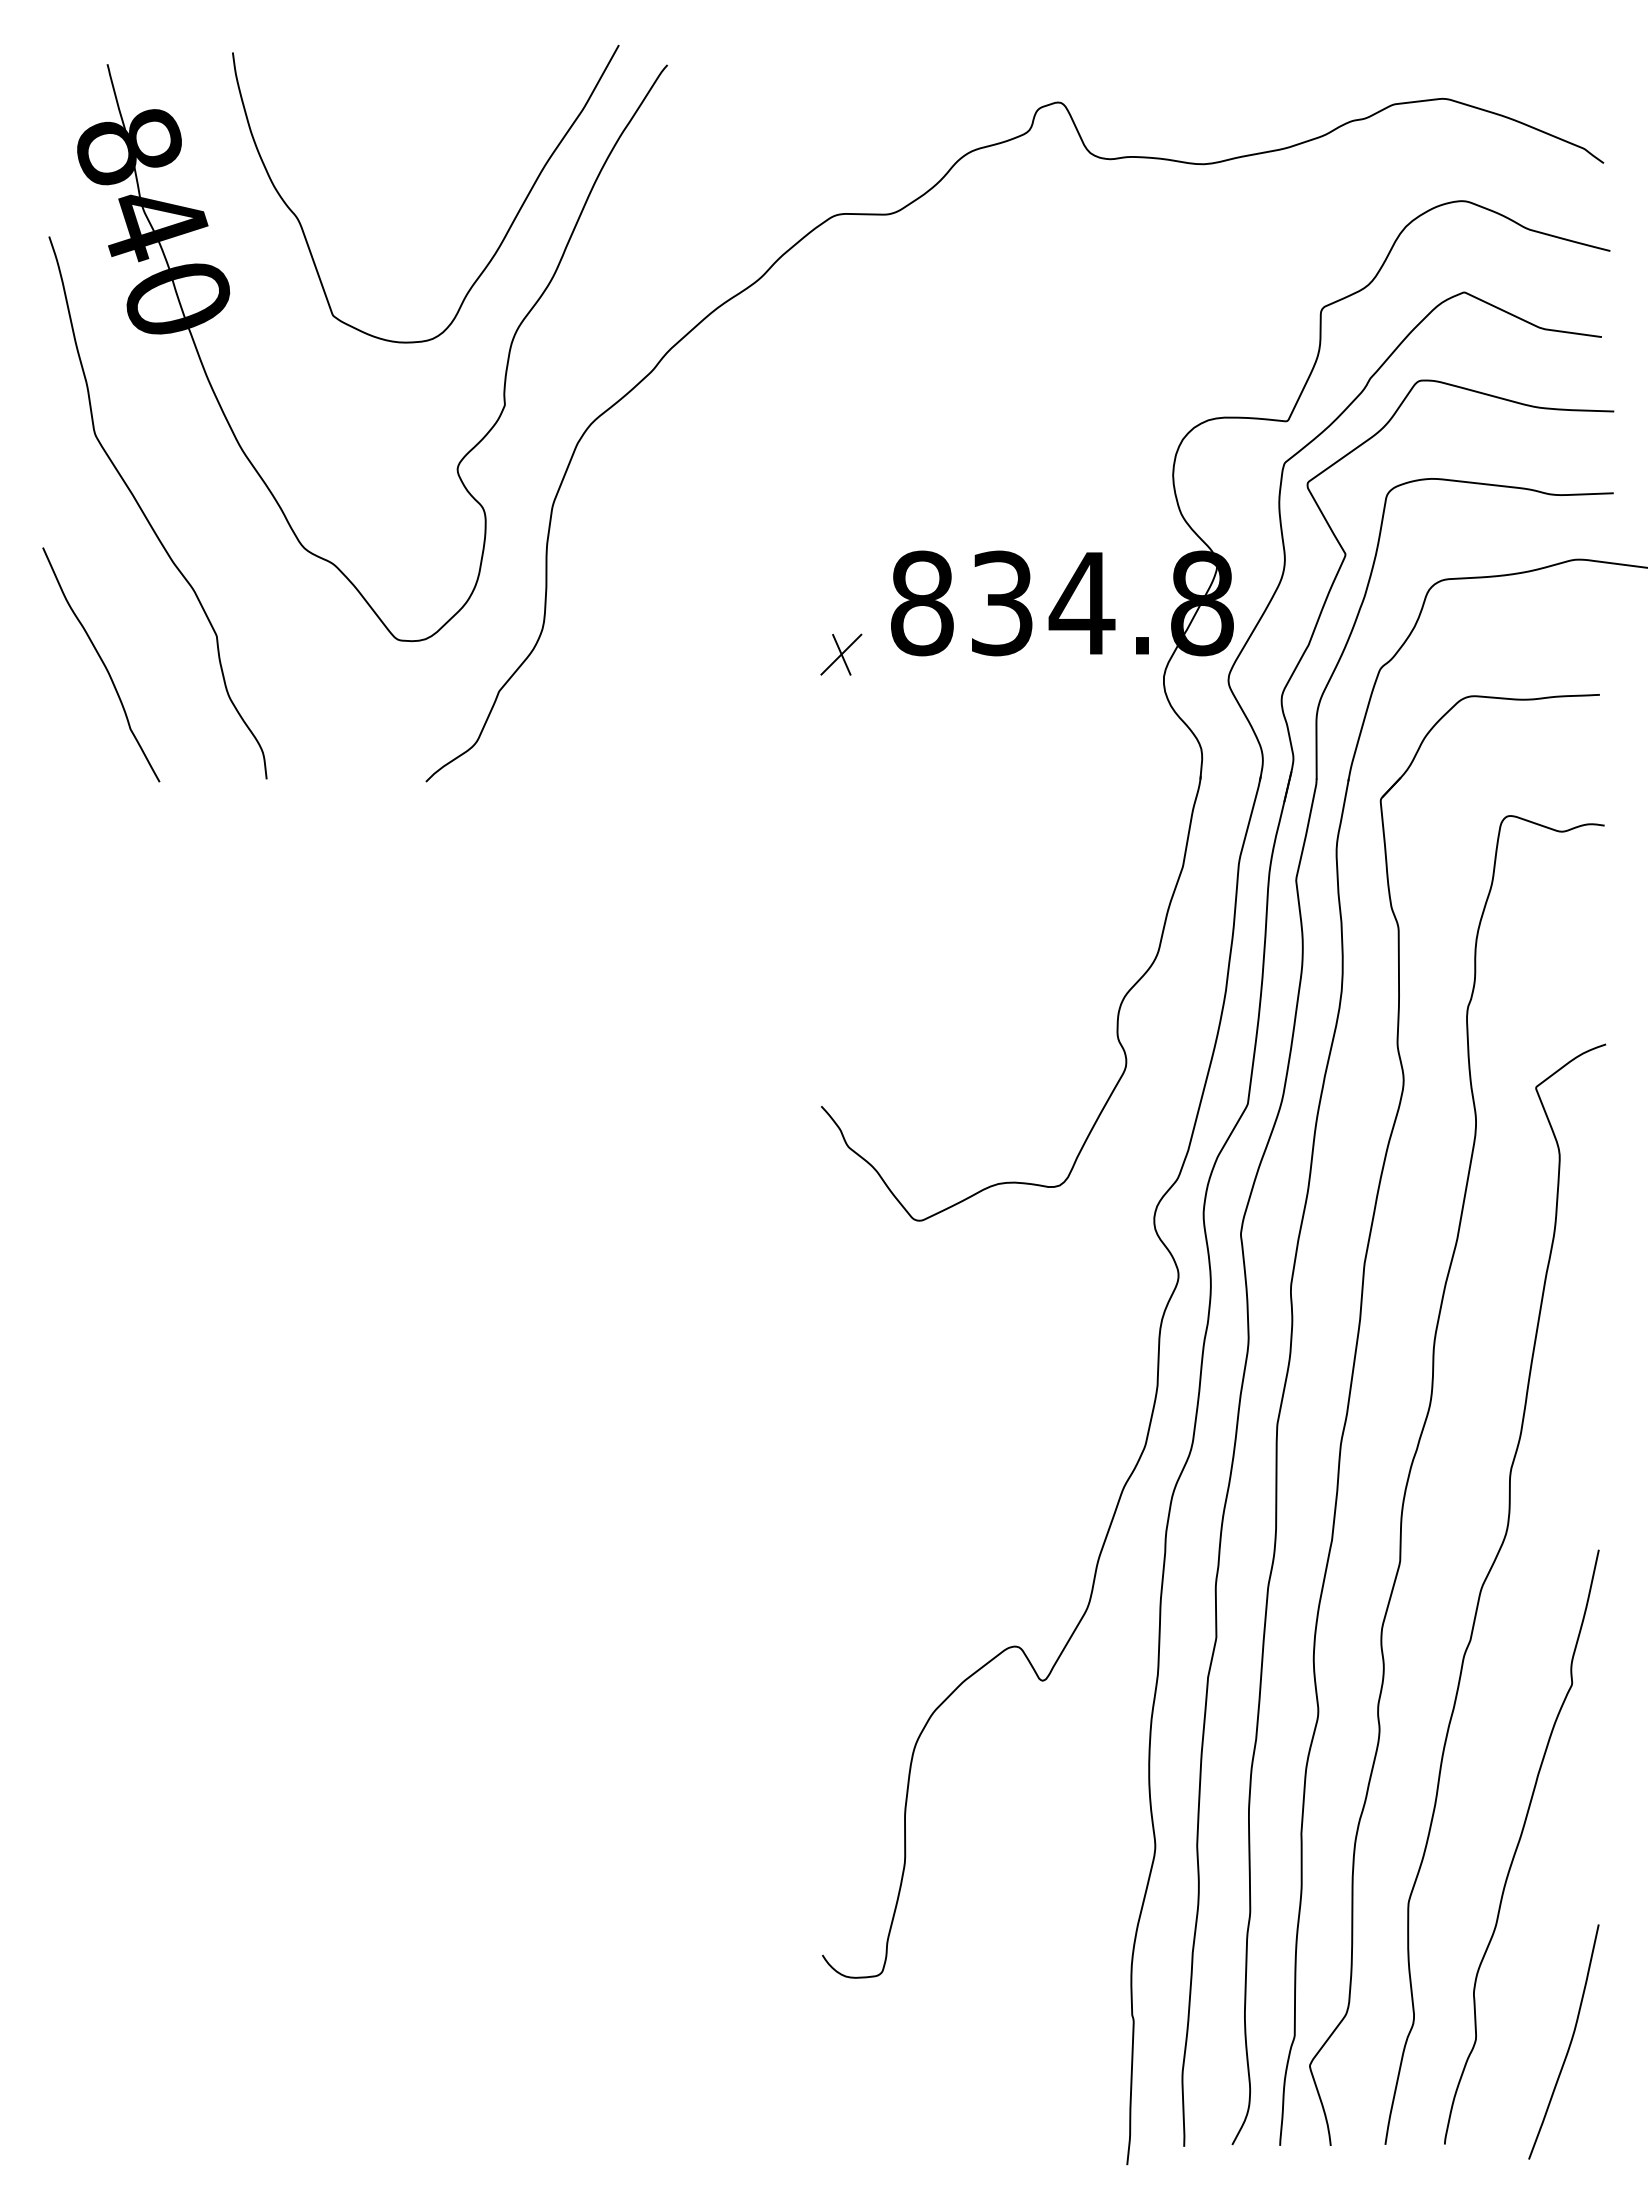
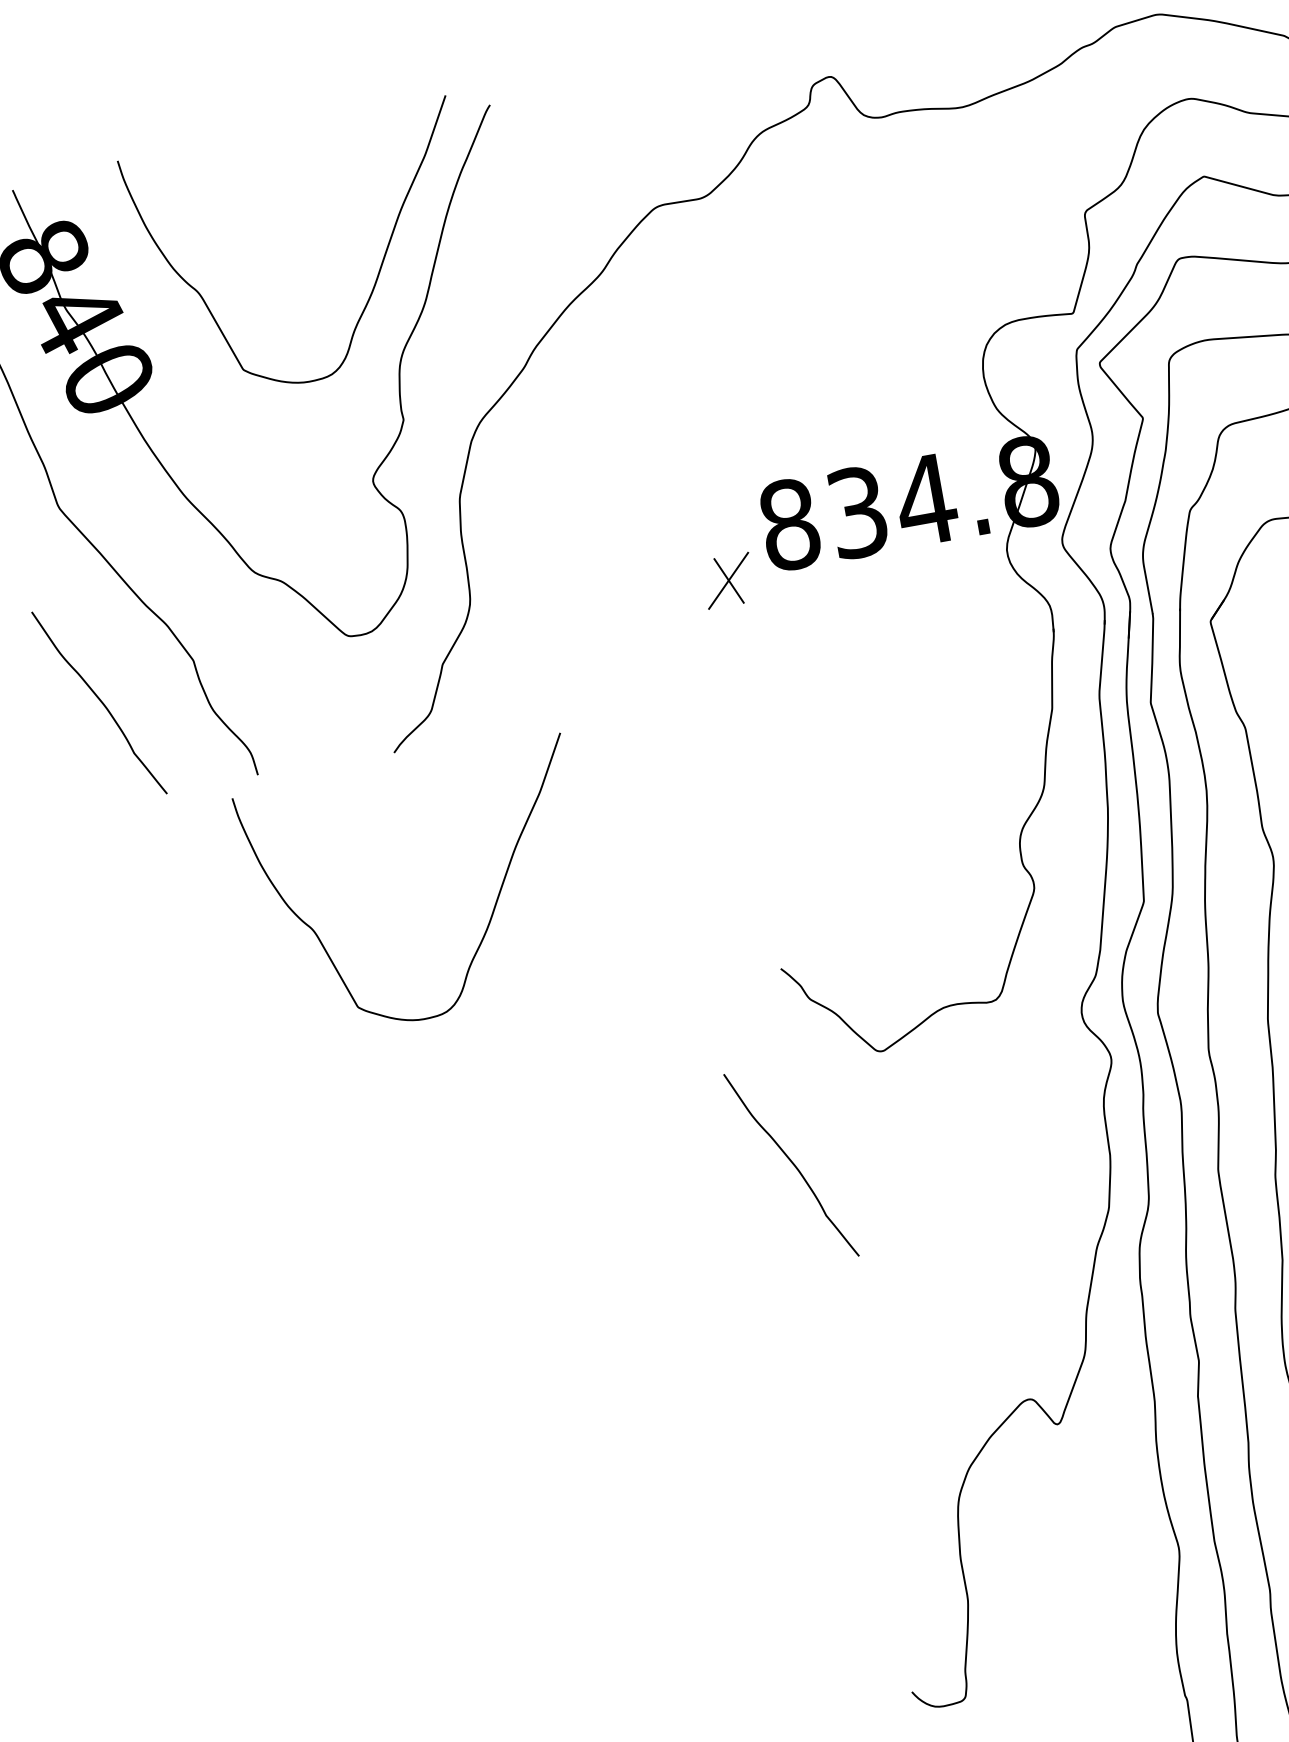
part: (841, 654) -> (728, 580), size x1.4
curve: (504, 983) -> (491, 912), added
curve: (794, 1330) -> (792, 1163), added

